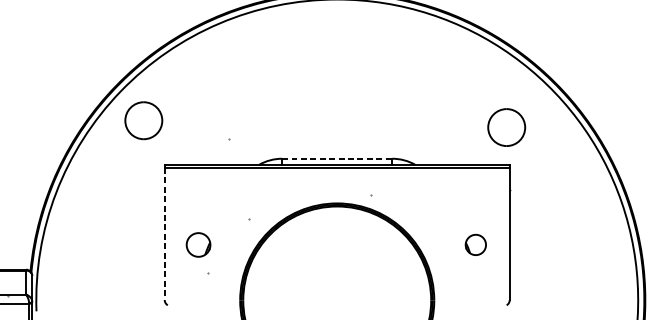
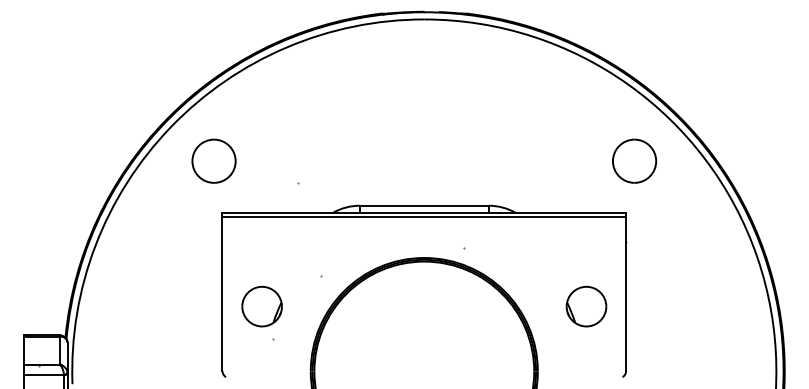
part: (143, 120) -> (213, 160), moved
part: (506, 126) -> (634, 160), moved
line: (337, 158) -> (424, 205), dashed -> solid
line: (164, 234) -> (222, 294), dashed -> solid
part: (198, 244) -> (261, 306), size x1.43
part: (475, 244) -> (586, 306), size x1.67

